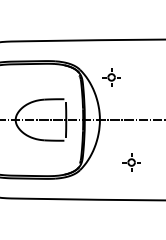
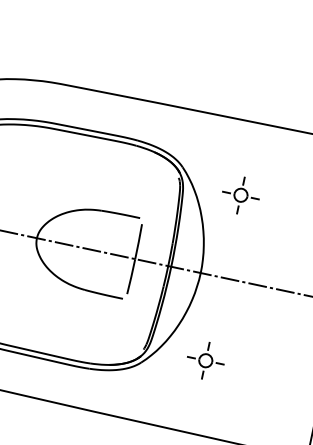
part: (131, 162) -> (205, 360), moved

